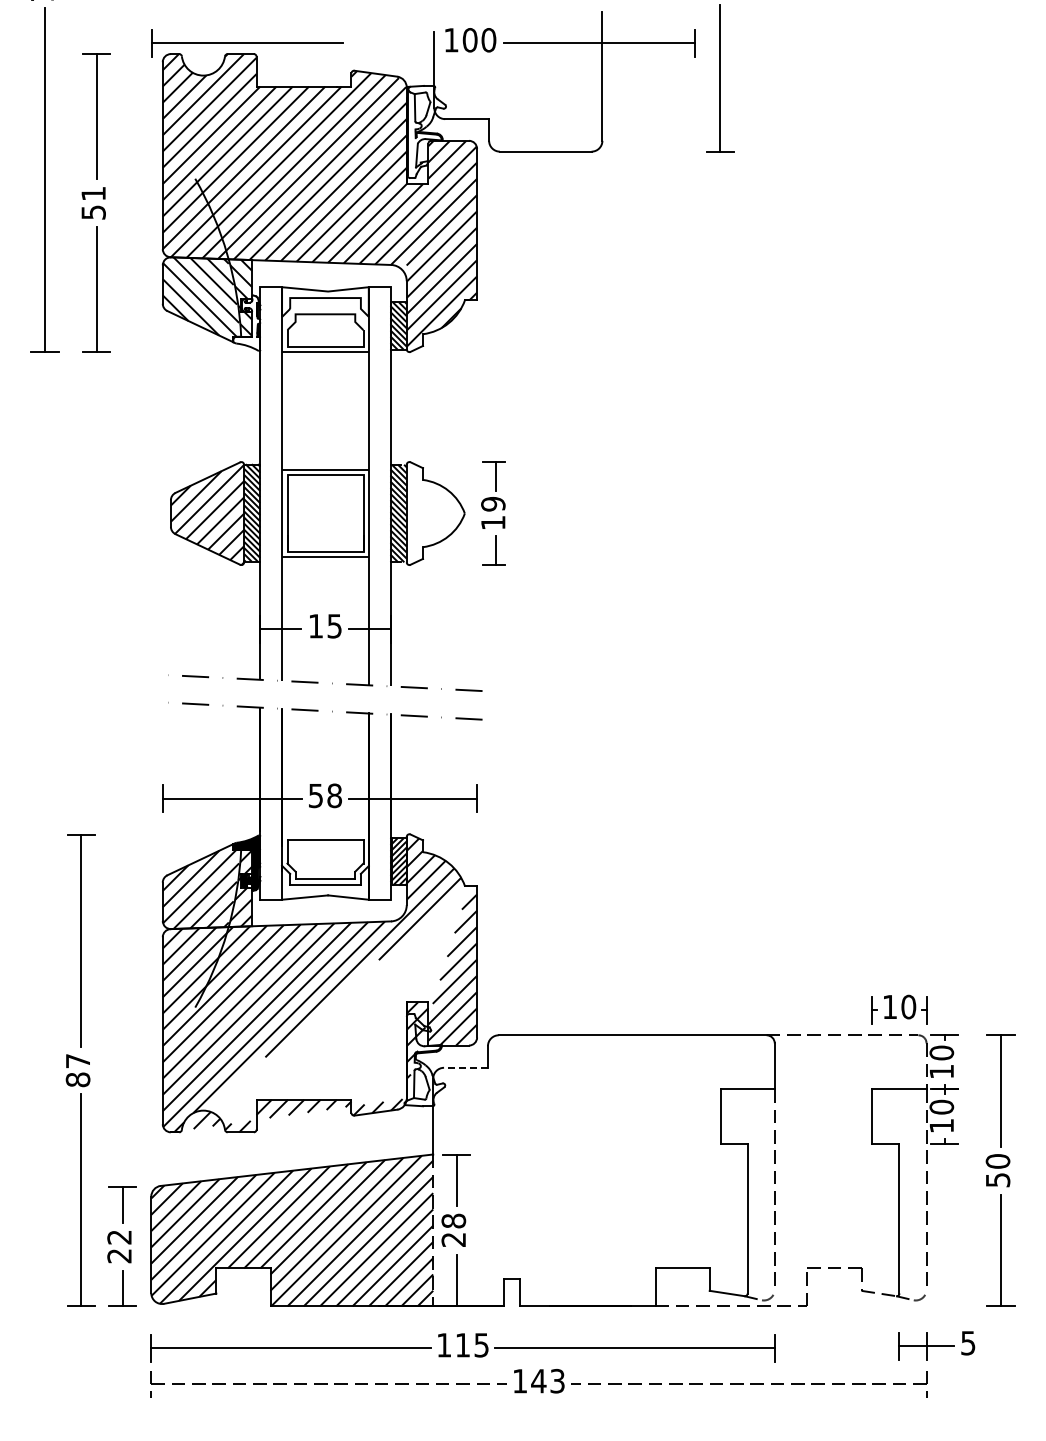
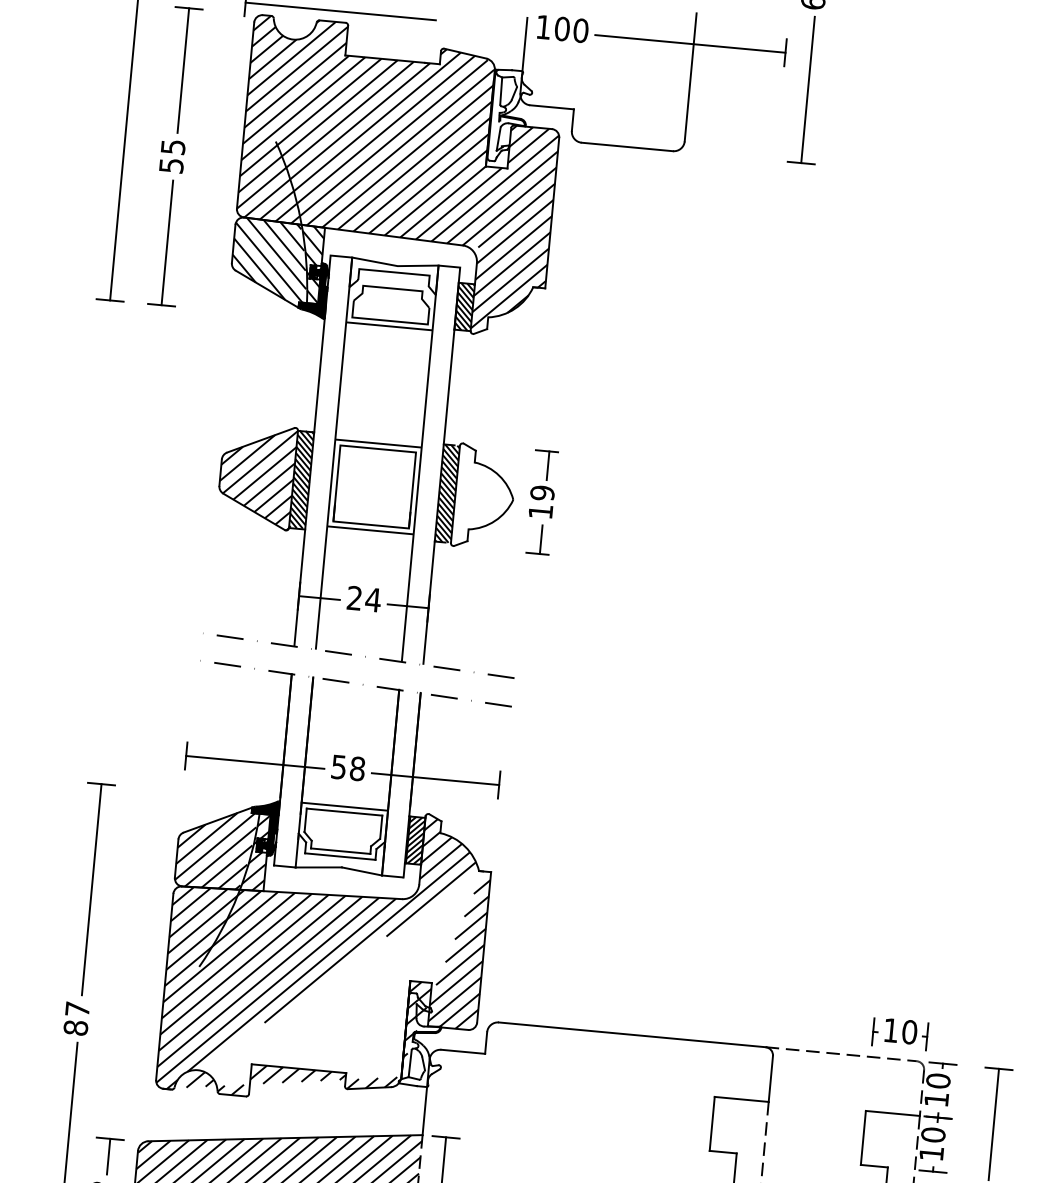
text: (93, 193) -> (173, 146), 51 -> 55
fill: (246, 323) -> (313, 290), added
text: (325, 626) -> (364, 599), 15 -> 24
line: (325, 834) -> (344, 806), added
line: (466, 1067) -> (463, 1051), dashed -> solid

